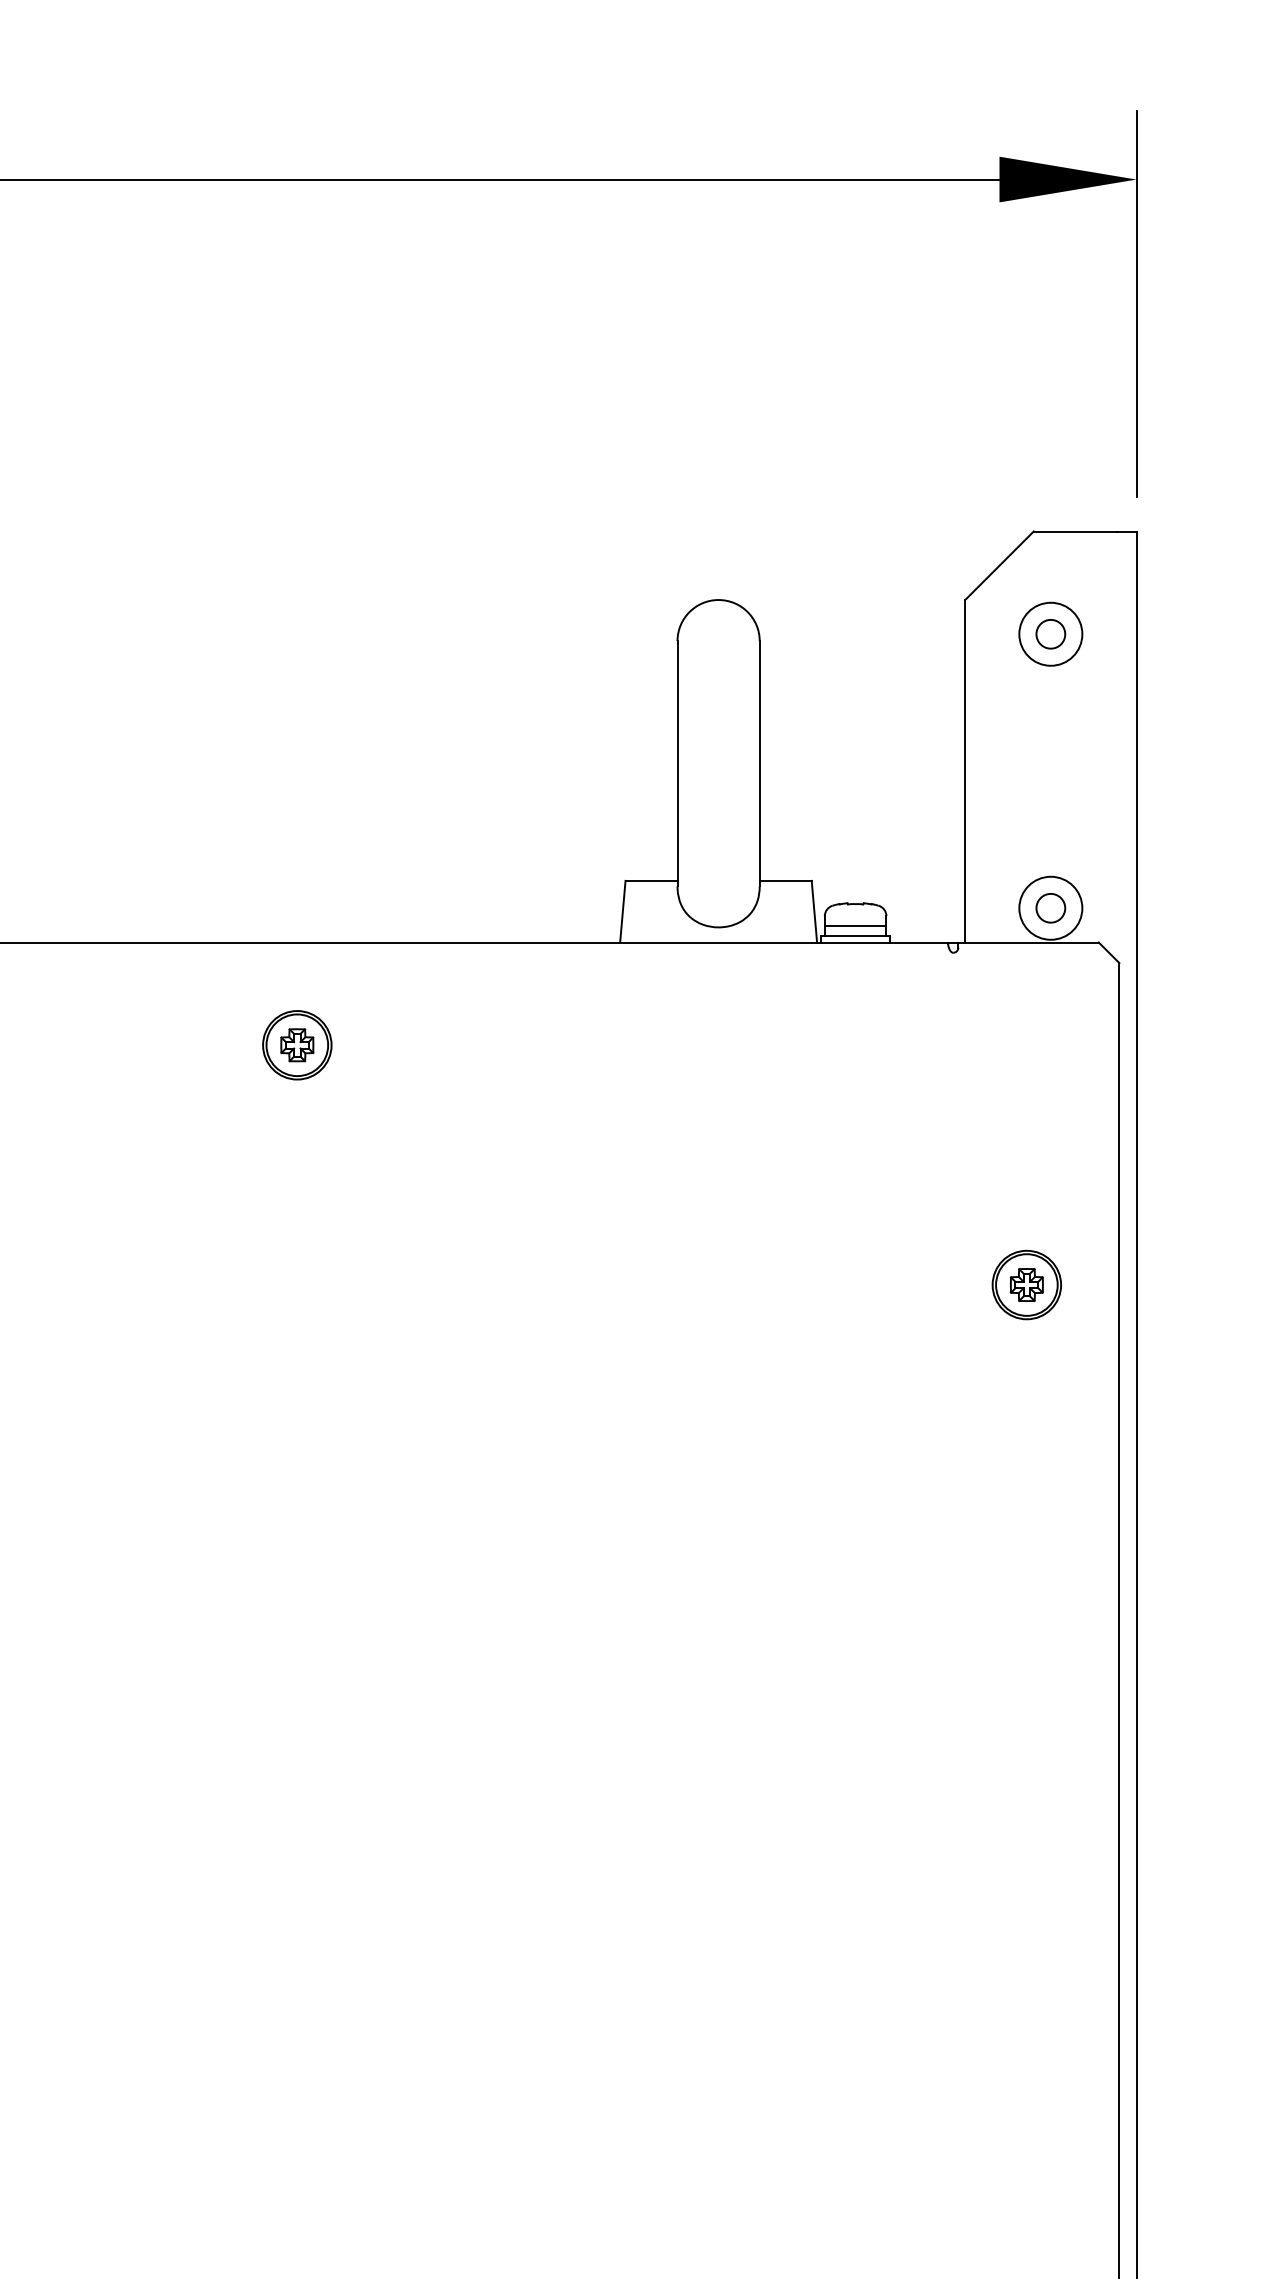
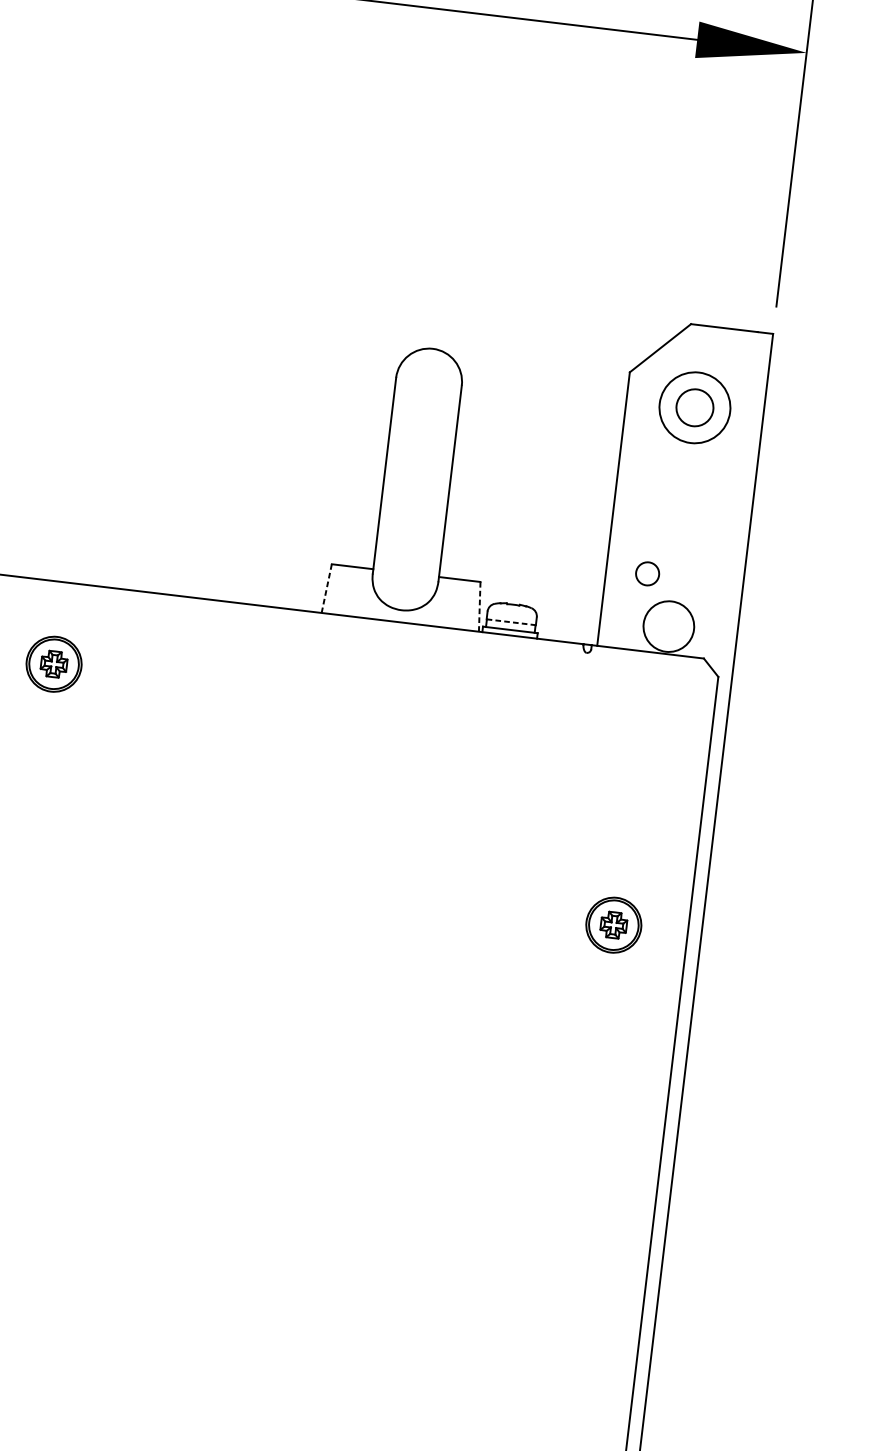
circle: (1050, 633) -> (694, 407), size x1.4
circle: (1050, 633) -> (694, 407), size x1.6
circle: (1050, 908) -> (647, 574), moved
line: (622, 911) -> (326, 588), solid -> dashed
line: (814, 911) -> (479, 606), solid -> dashed
line: (855, 926) -> (511, 622), solid -> dashed

